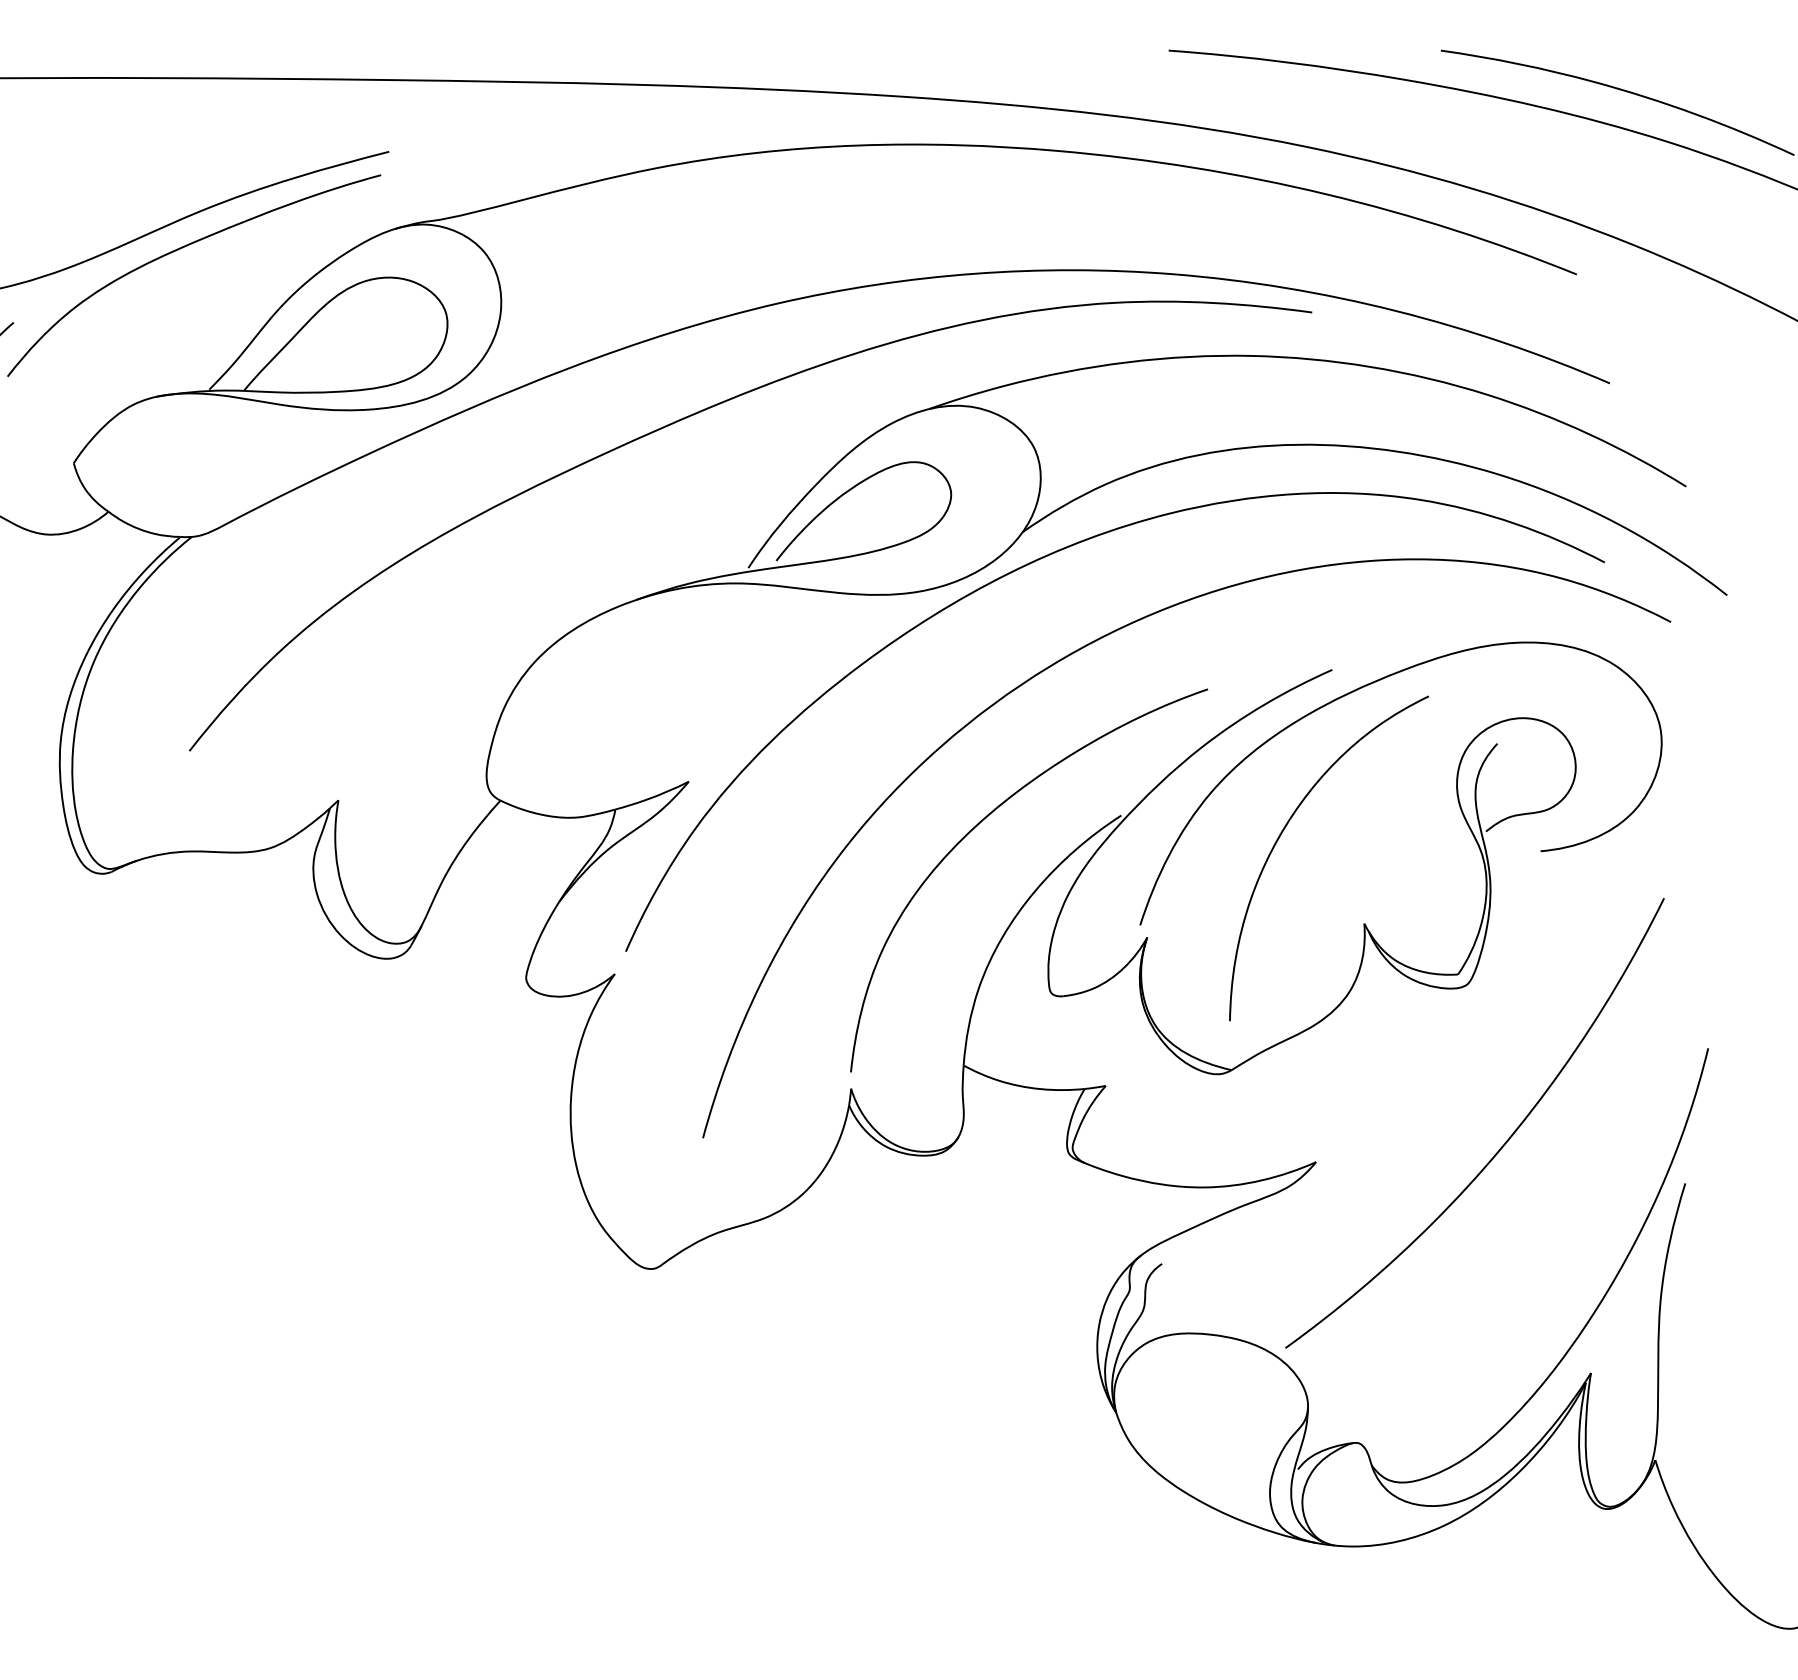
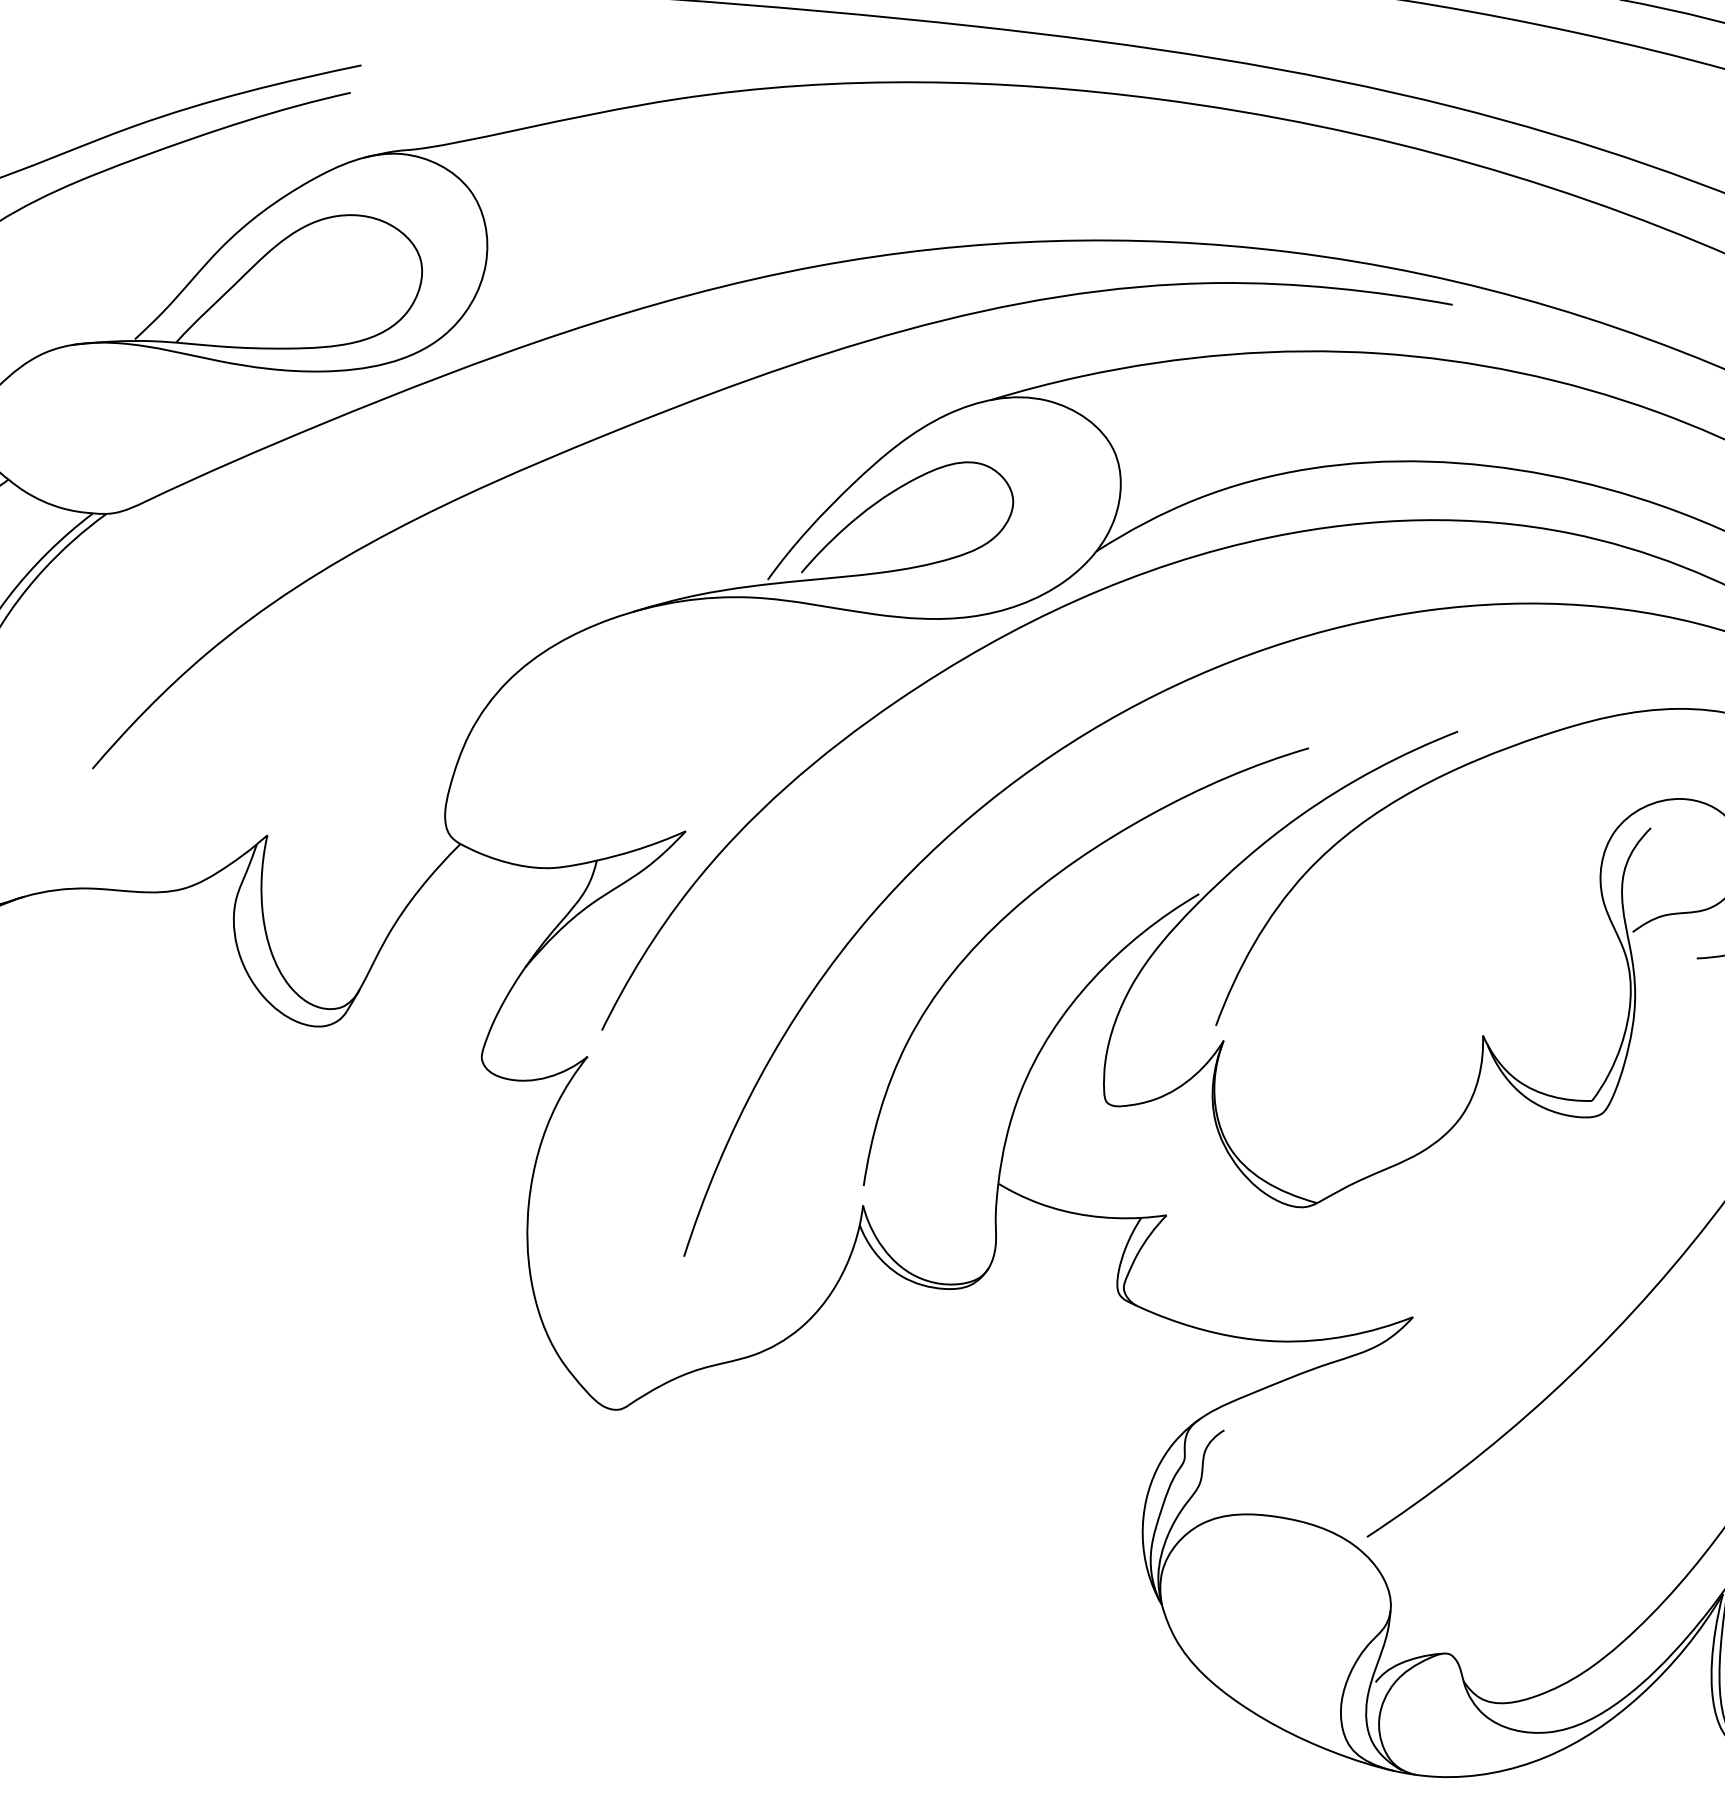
curve: (1284, 830) -> (1392, 920), removed

